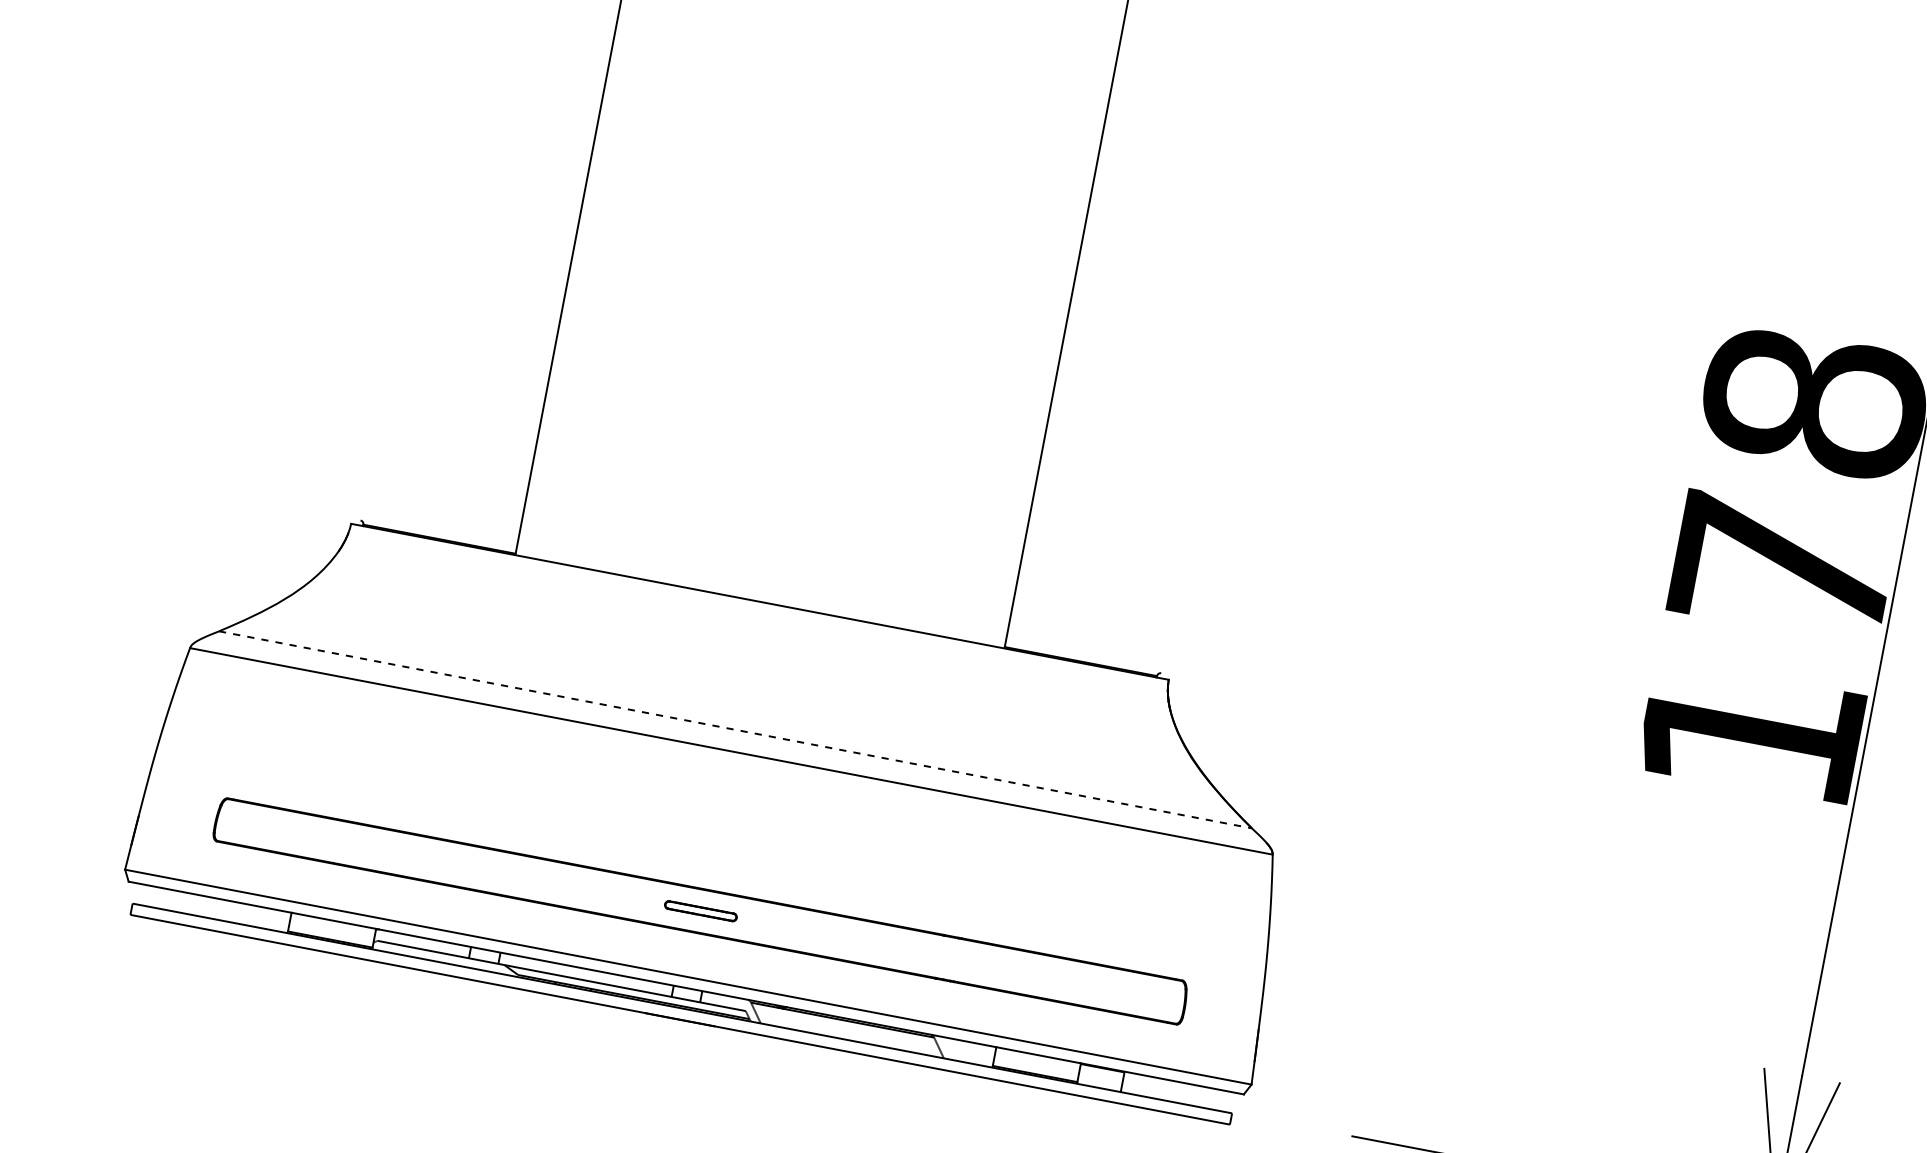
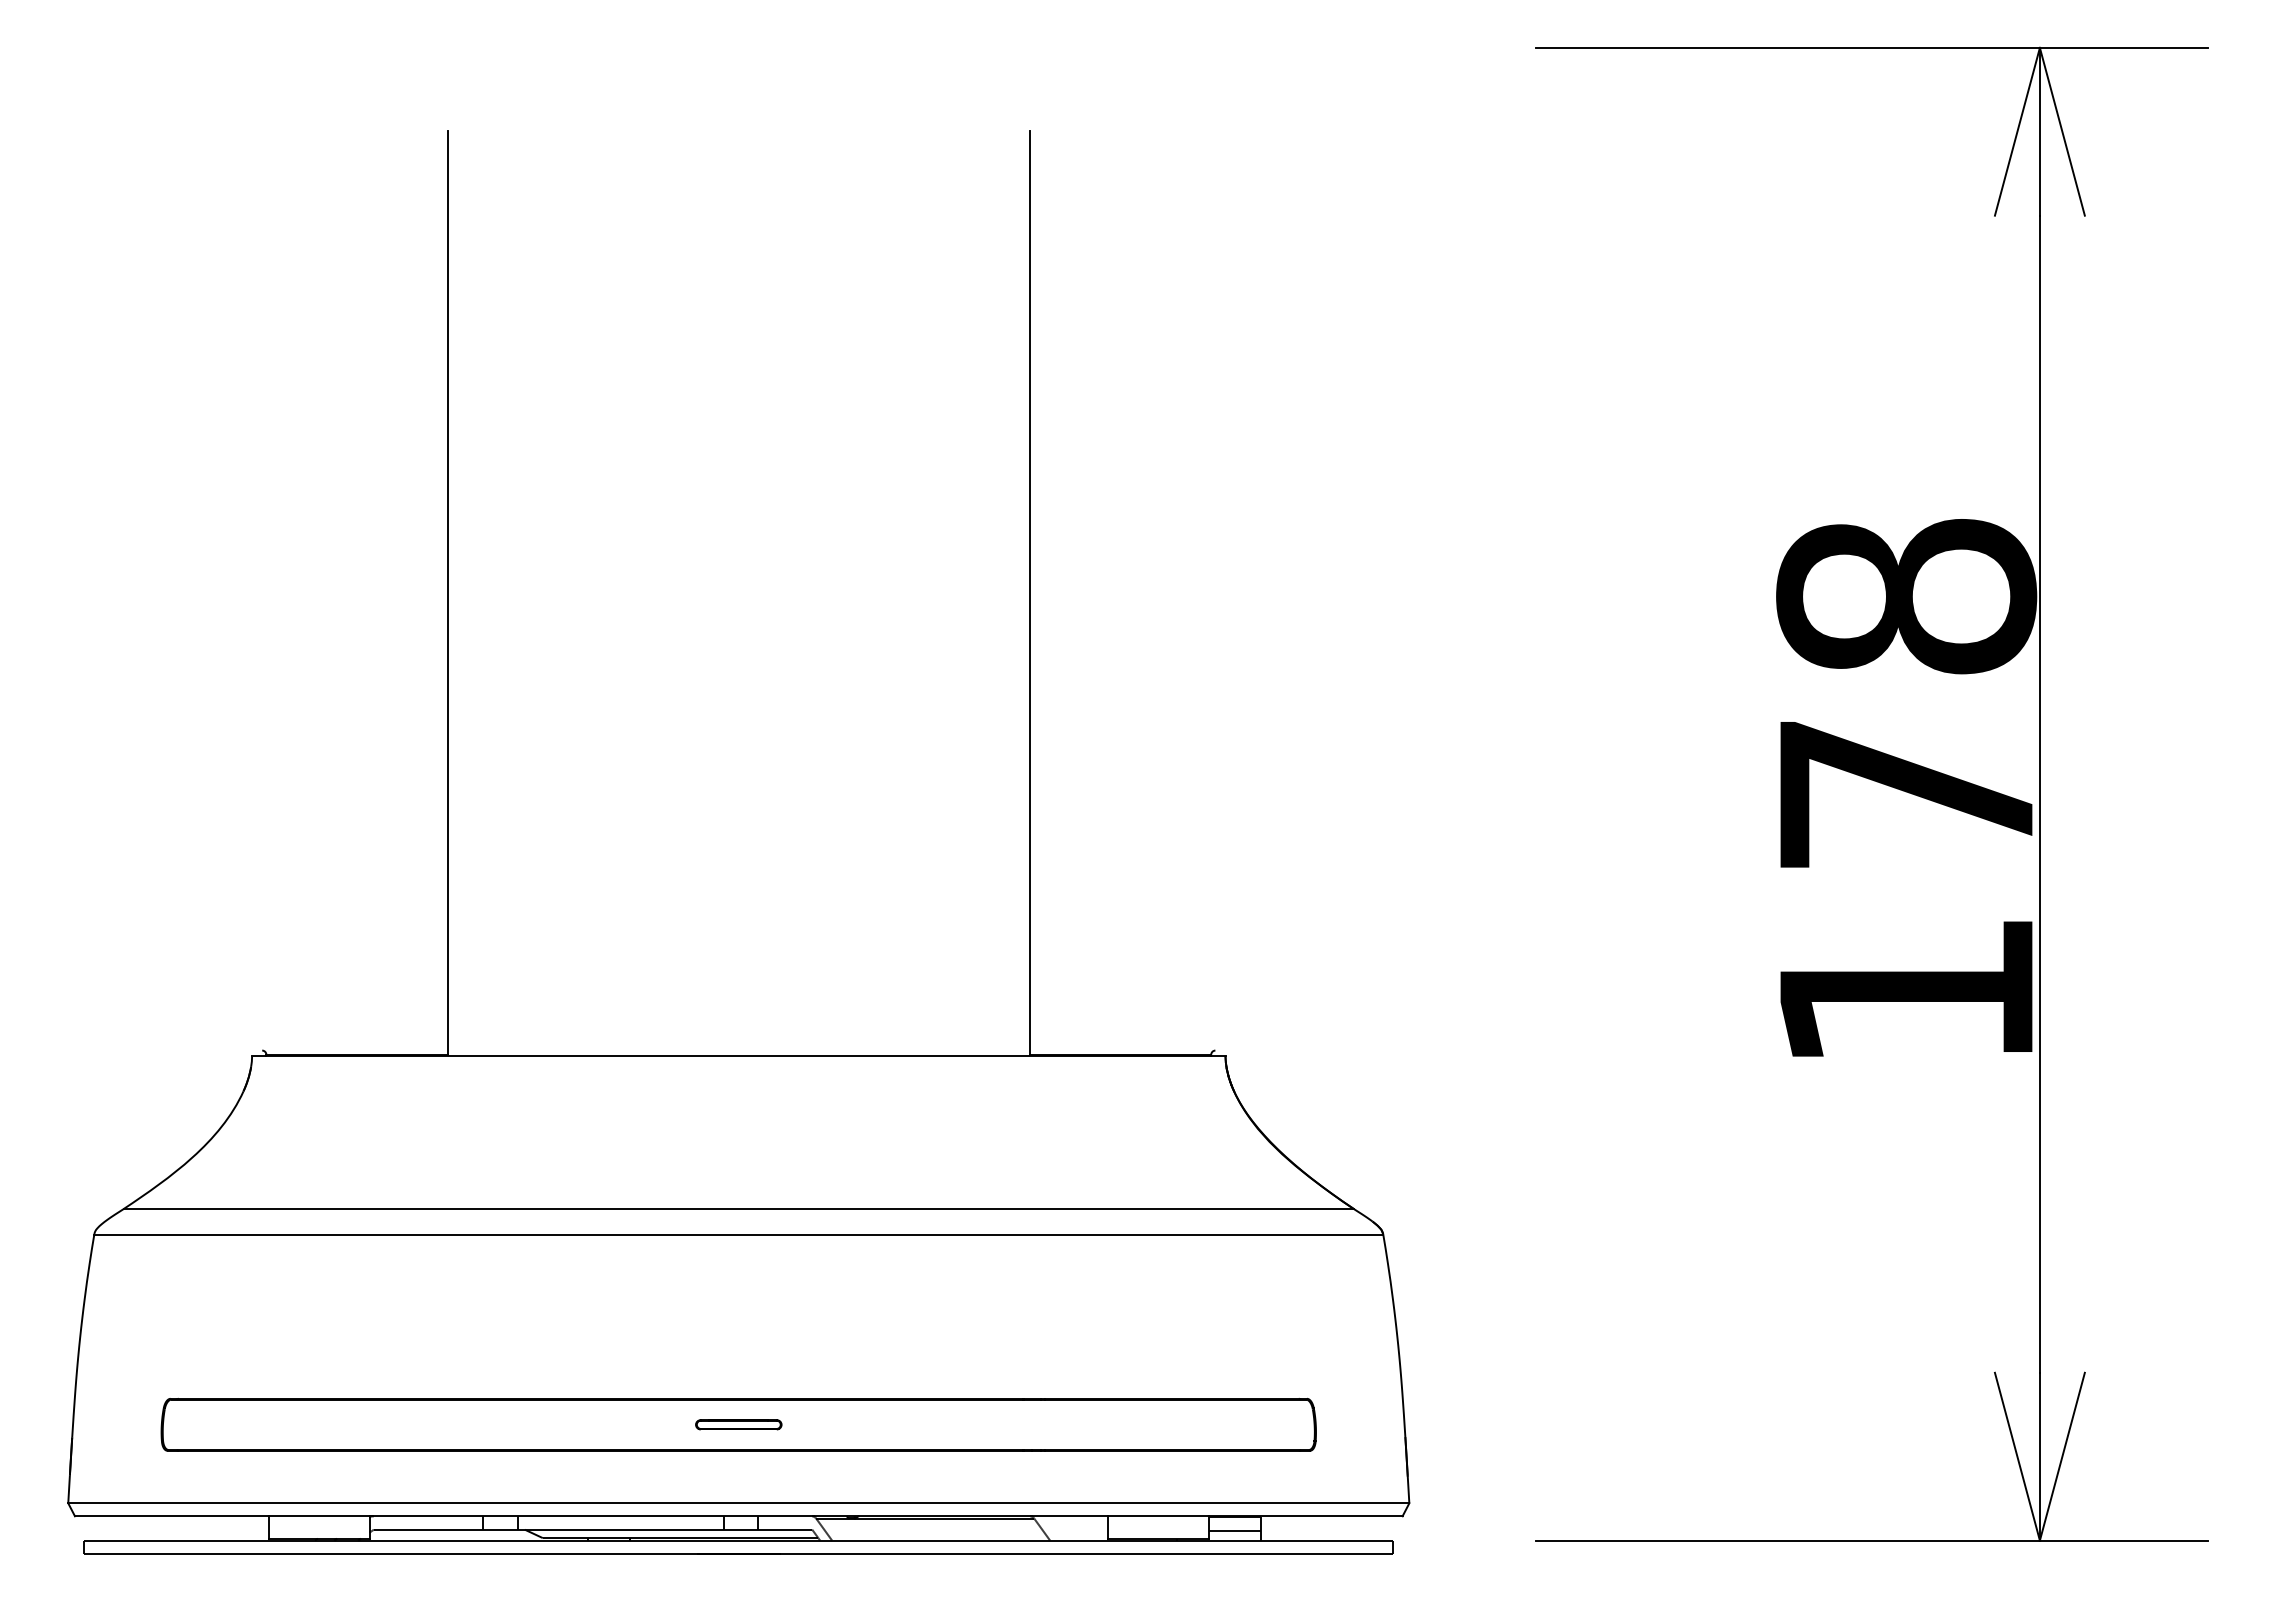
line: (735, 729) -> (738, 1208), dashed -> solid
line: (1100, 1079) -> (1234, 1530), added

